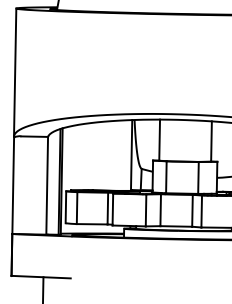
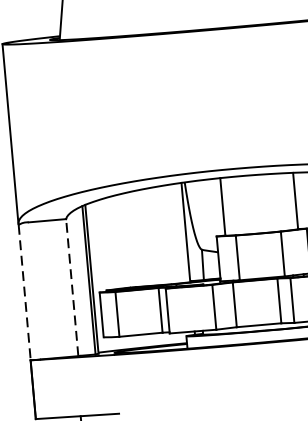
line: (47, 185) -> (72, 287), solid -> dashed
line: (13, 186) -> (25, 293), solid -> dashed

